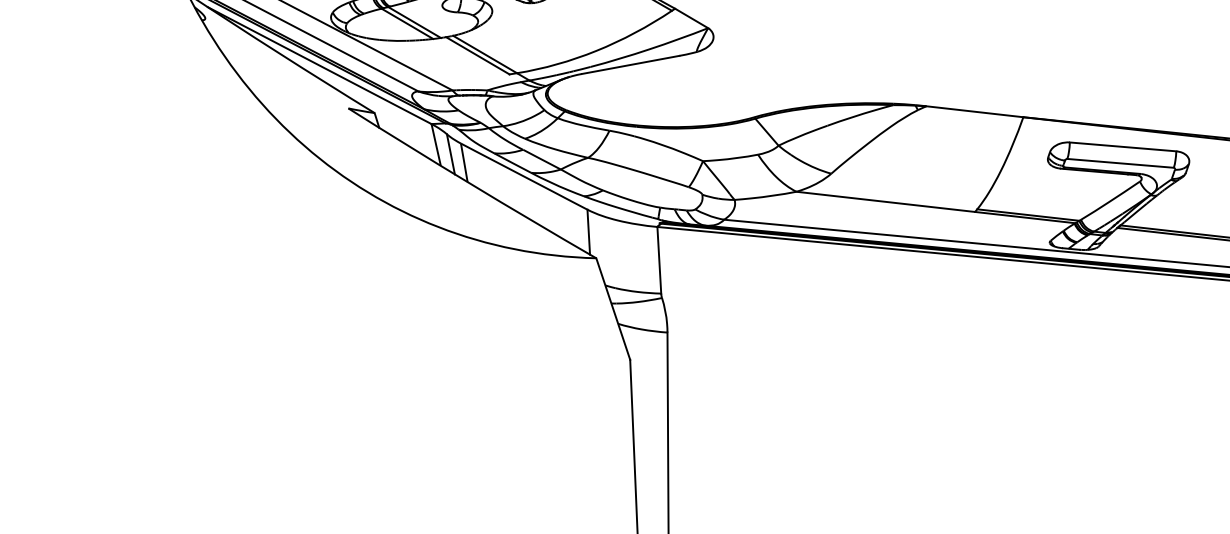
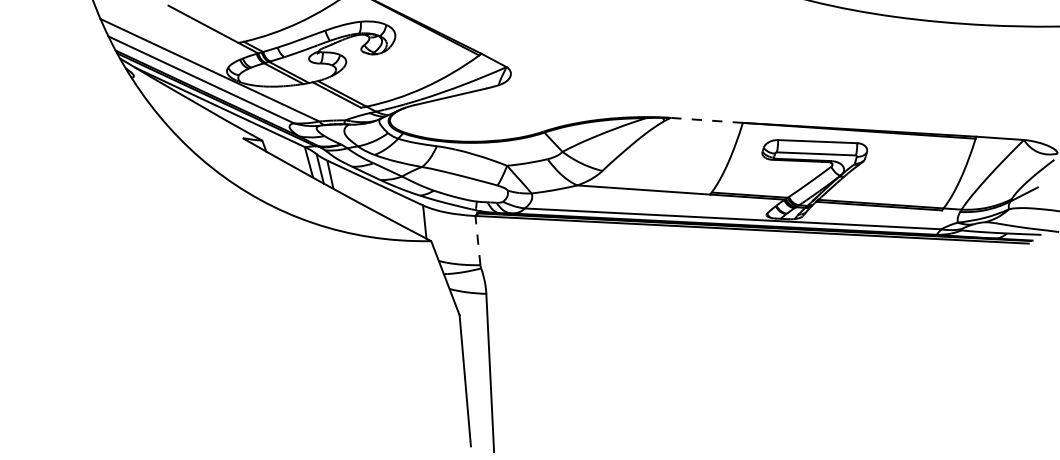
line: (974, 111) -> (706, 120), solid -> dashed
line: (658, 260) -> (477, 240), solid -> dashed

